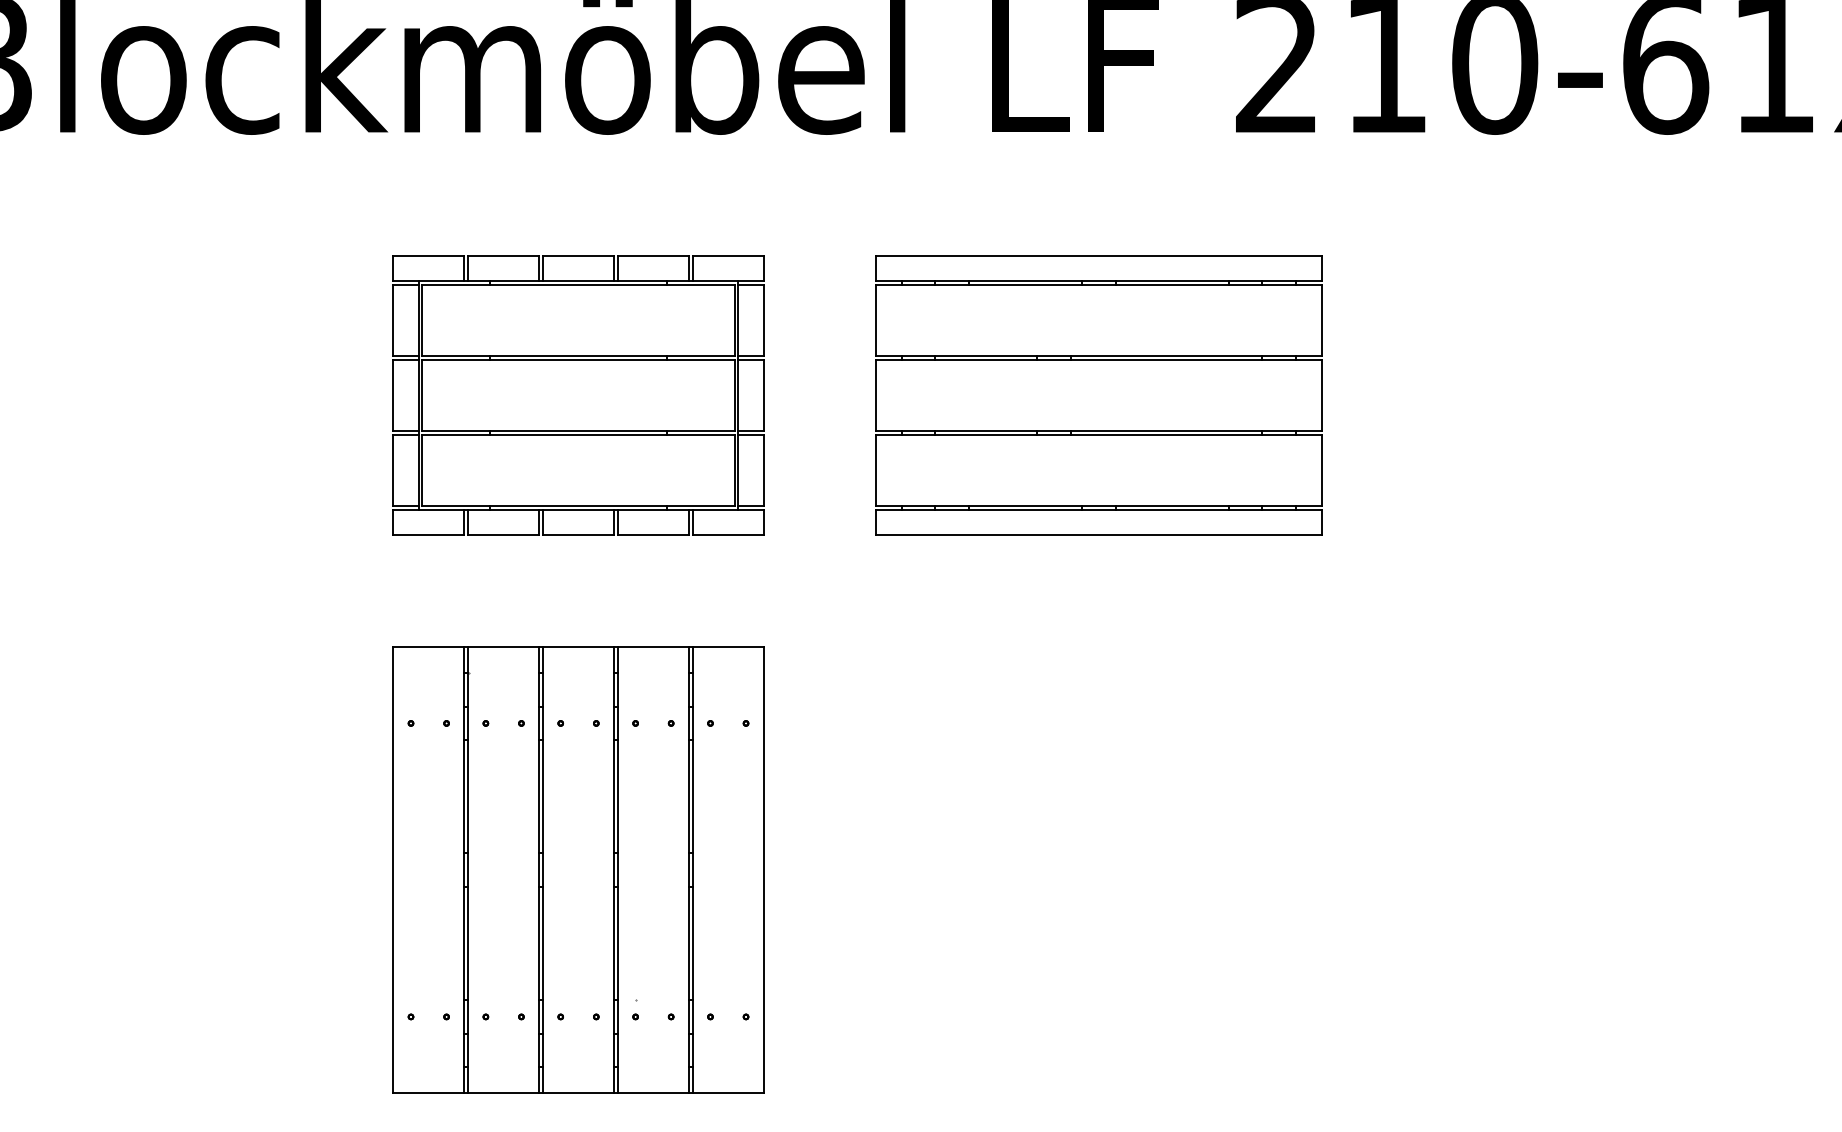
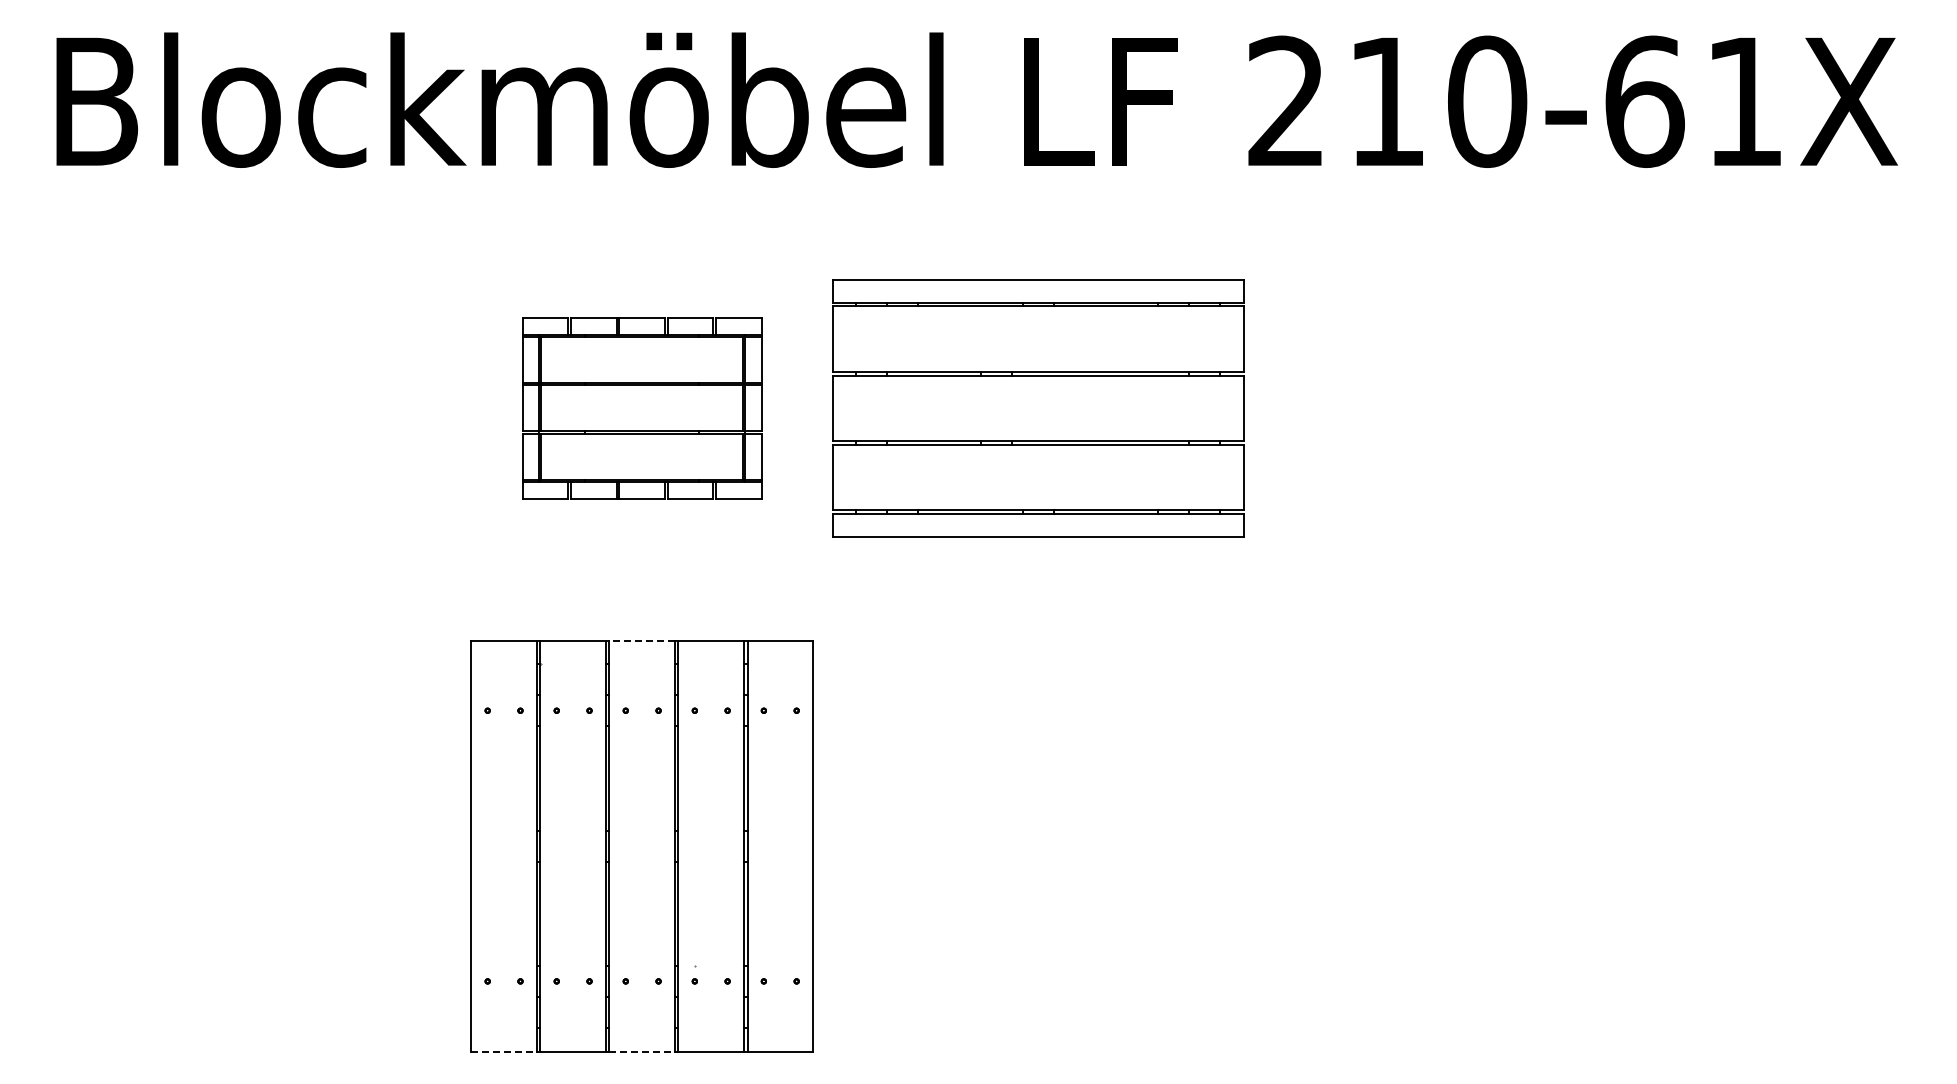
part: (577, 395) -> (641, 408), size x0.7
part: (1099, 395) -> (1038, 408), moved
line: (578, 647) -> (642, 640), solid -> dashed
line: (429, 1092) -> (504, 1051), solid -> dashed
line: (578, 1092) -> (642, 1051), solid -> dashed

